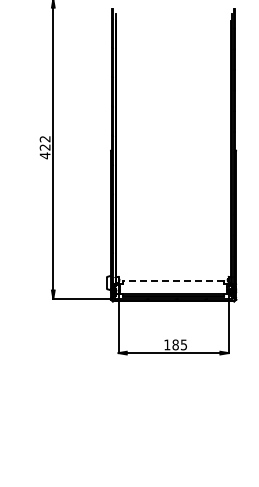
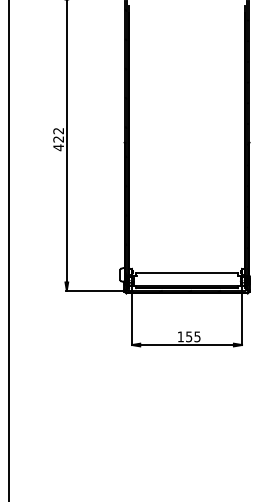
line: (173, 280) -> (186, 272), dashed -> solid
text: (176, 344) -> (189, 336), 185 -> 155

